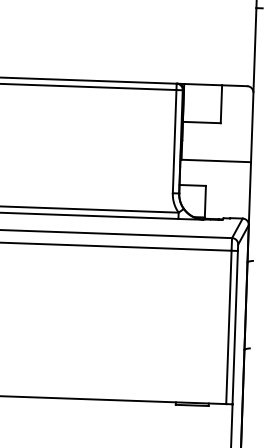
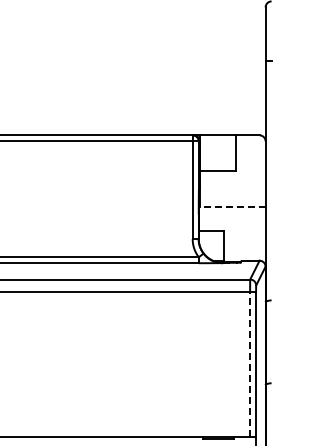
line: (216, 161) -> (232, 207), solid -> dashed
line: (229, 327) -> (250, 364), solid -> dashed

